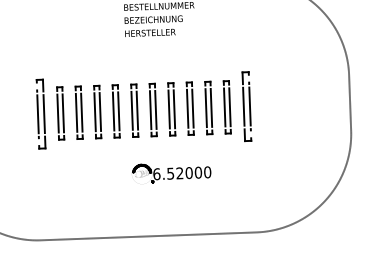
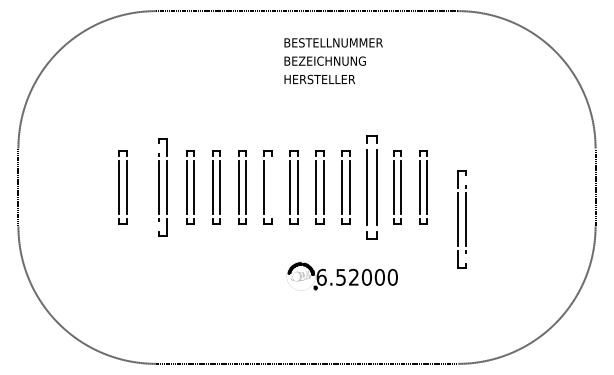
part: (246, 106) -> (461, 219), moved
part: (190, 108) -> (371, 187), size x1.4
line: (118, 111) -> (271, 187), removed
part: (12, 115) -> (122, 187), added

